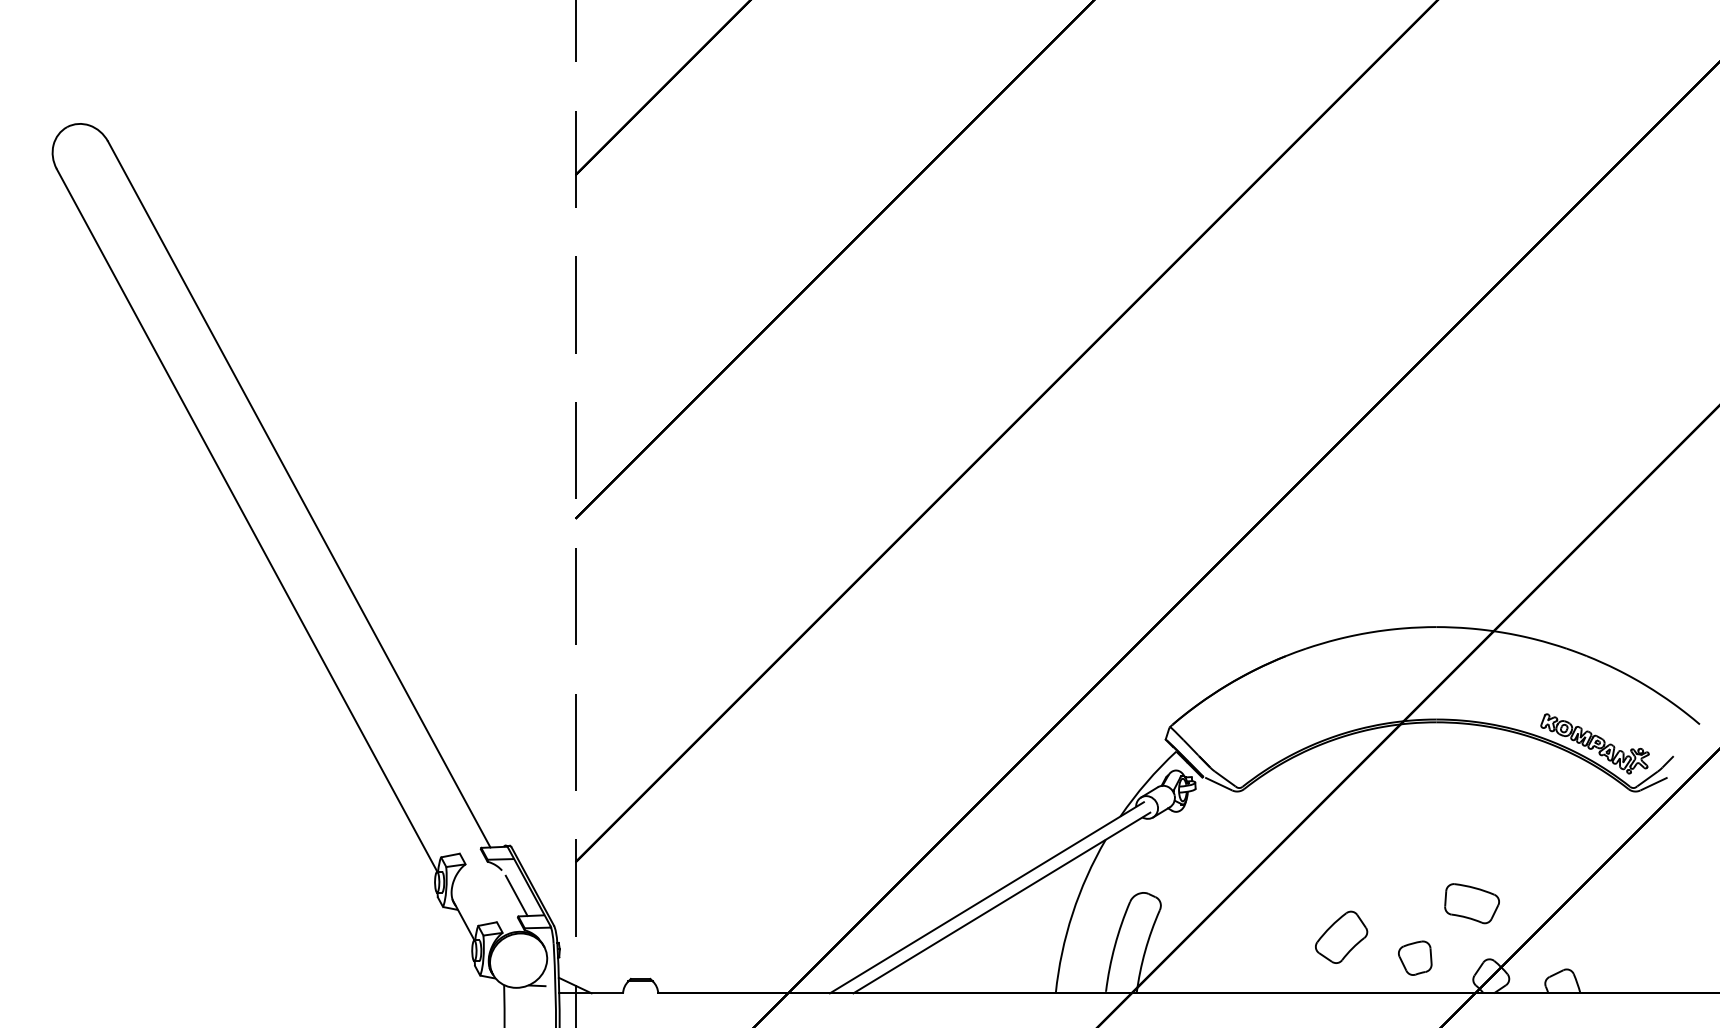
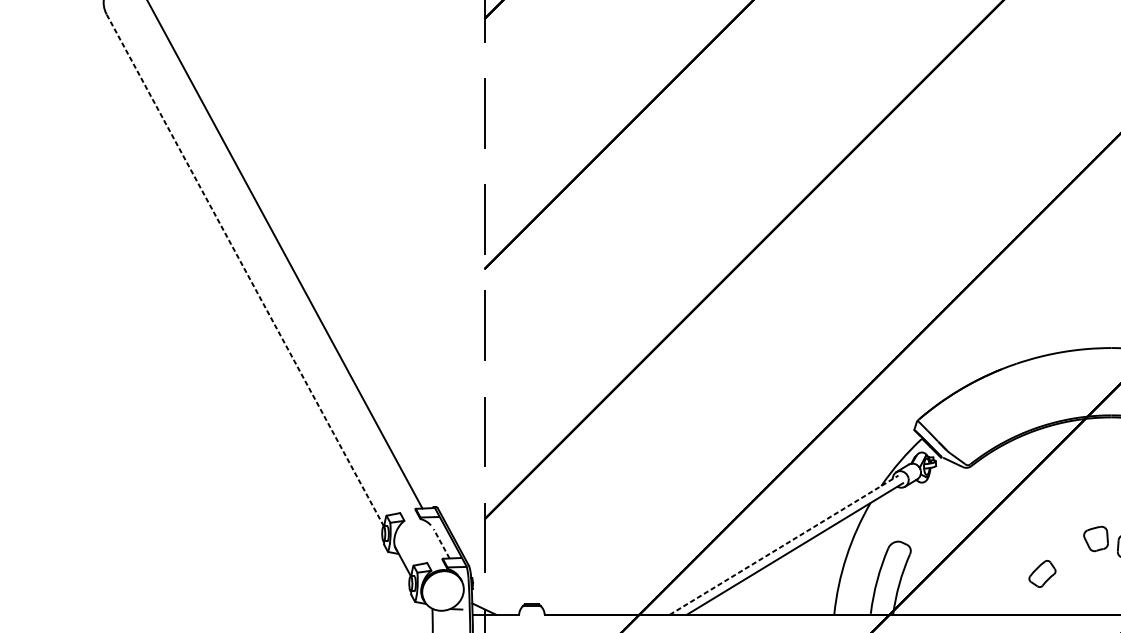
line: (247, 520) -> (245, 270), solid -> dashed
line: (516, 895) -> (441, 543), solid -> dashed
line: (986, 897) -> (783, 544), solid -> dashed
part: (1341, 936) -> (1042, 573), size x0.7
part: (1415, 957) -> (1096, 538), moved

